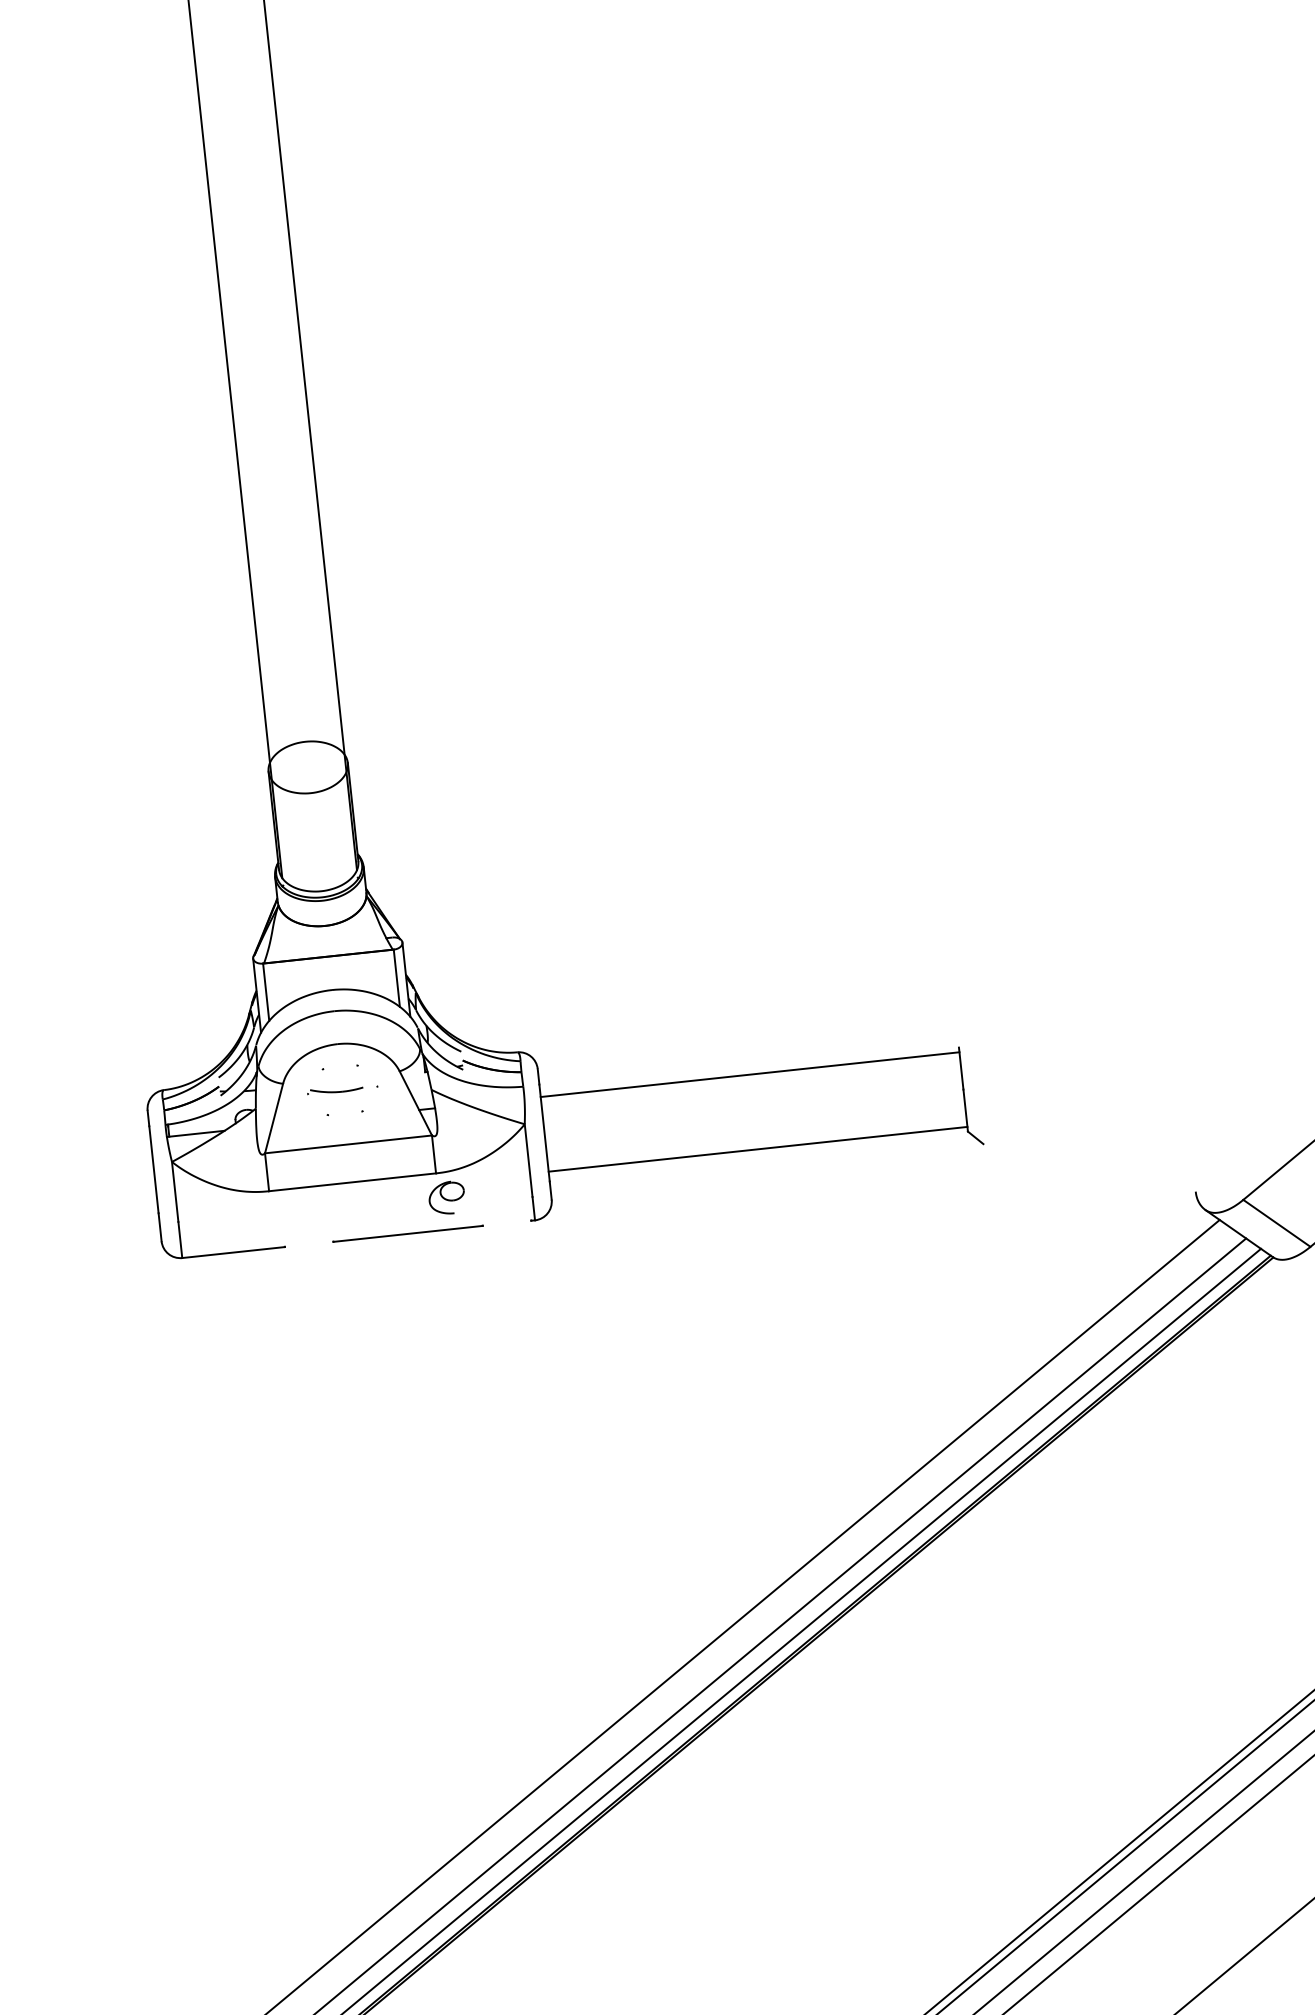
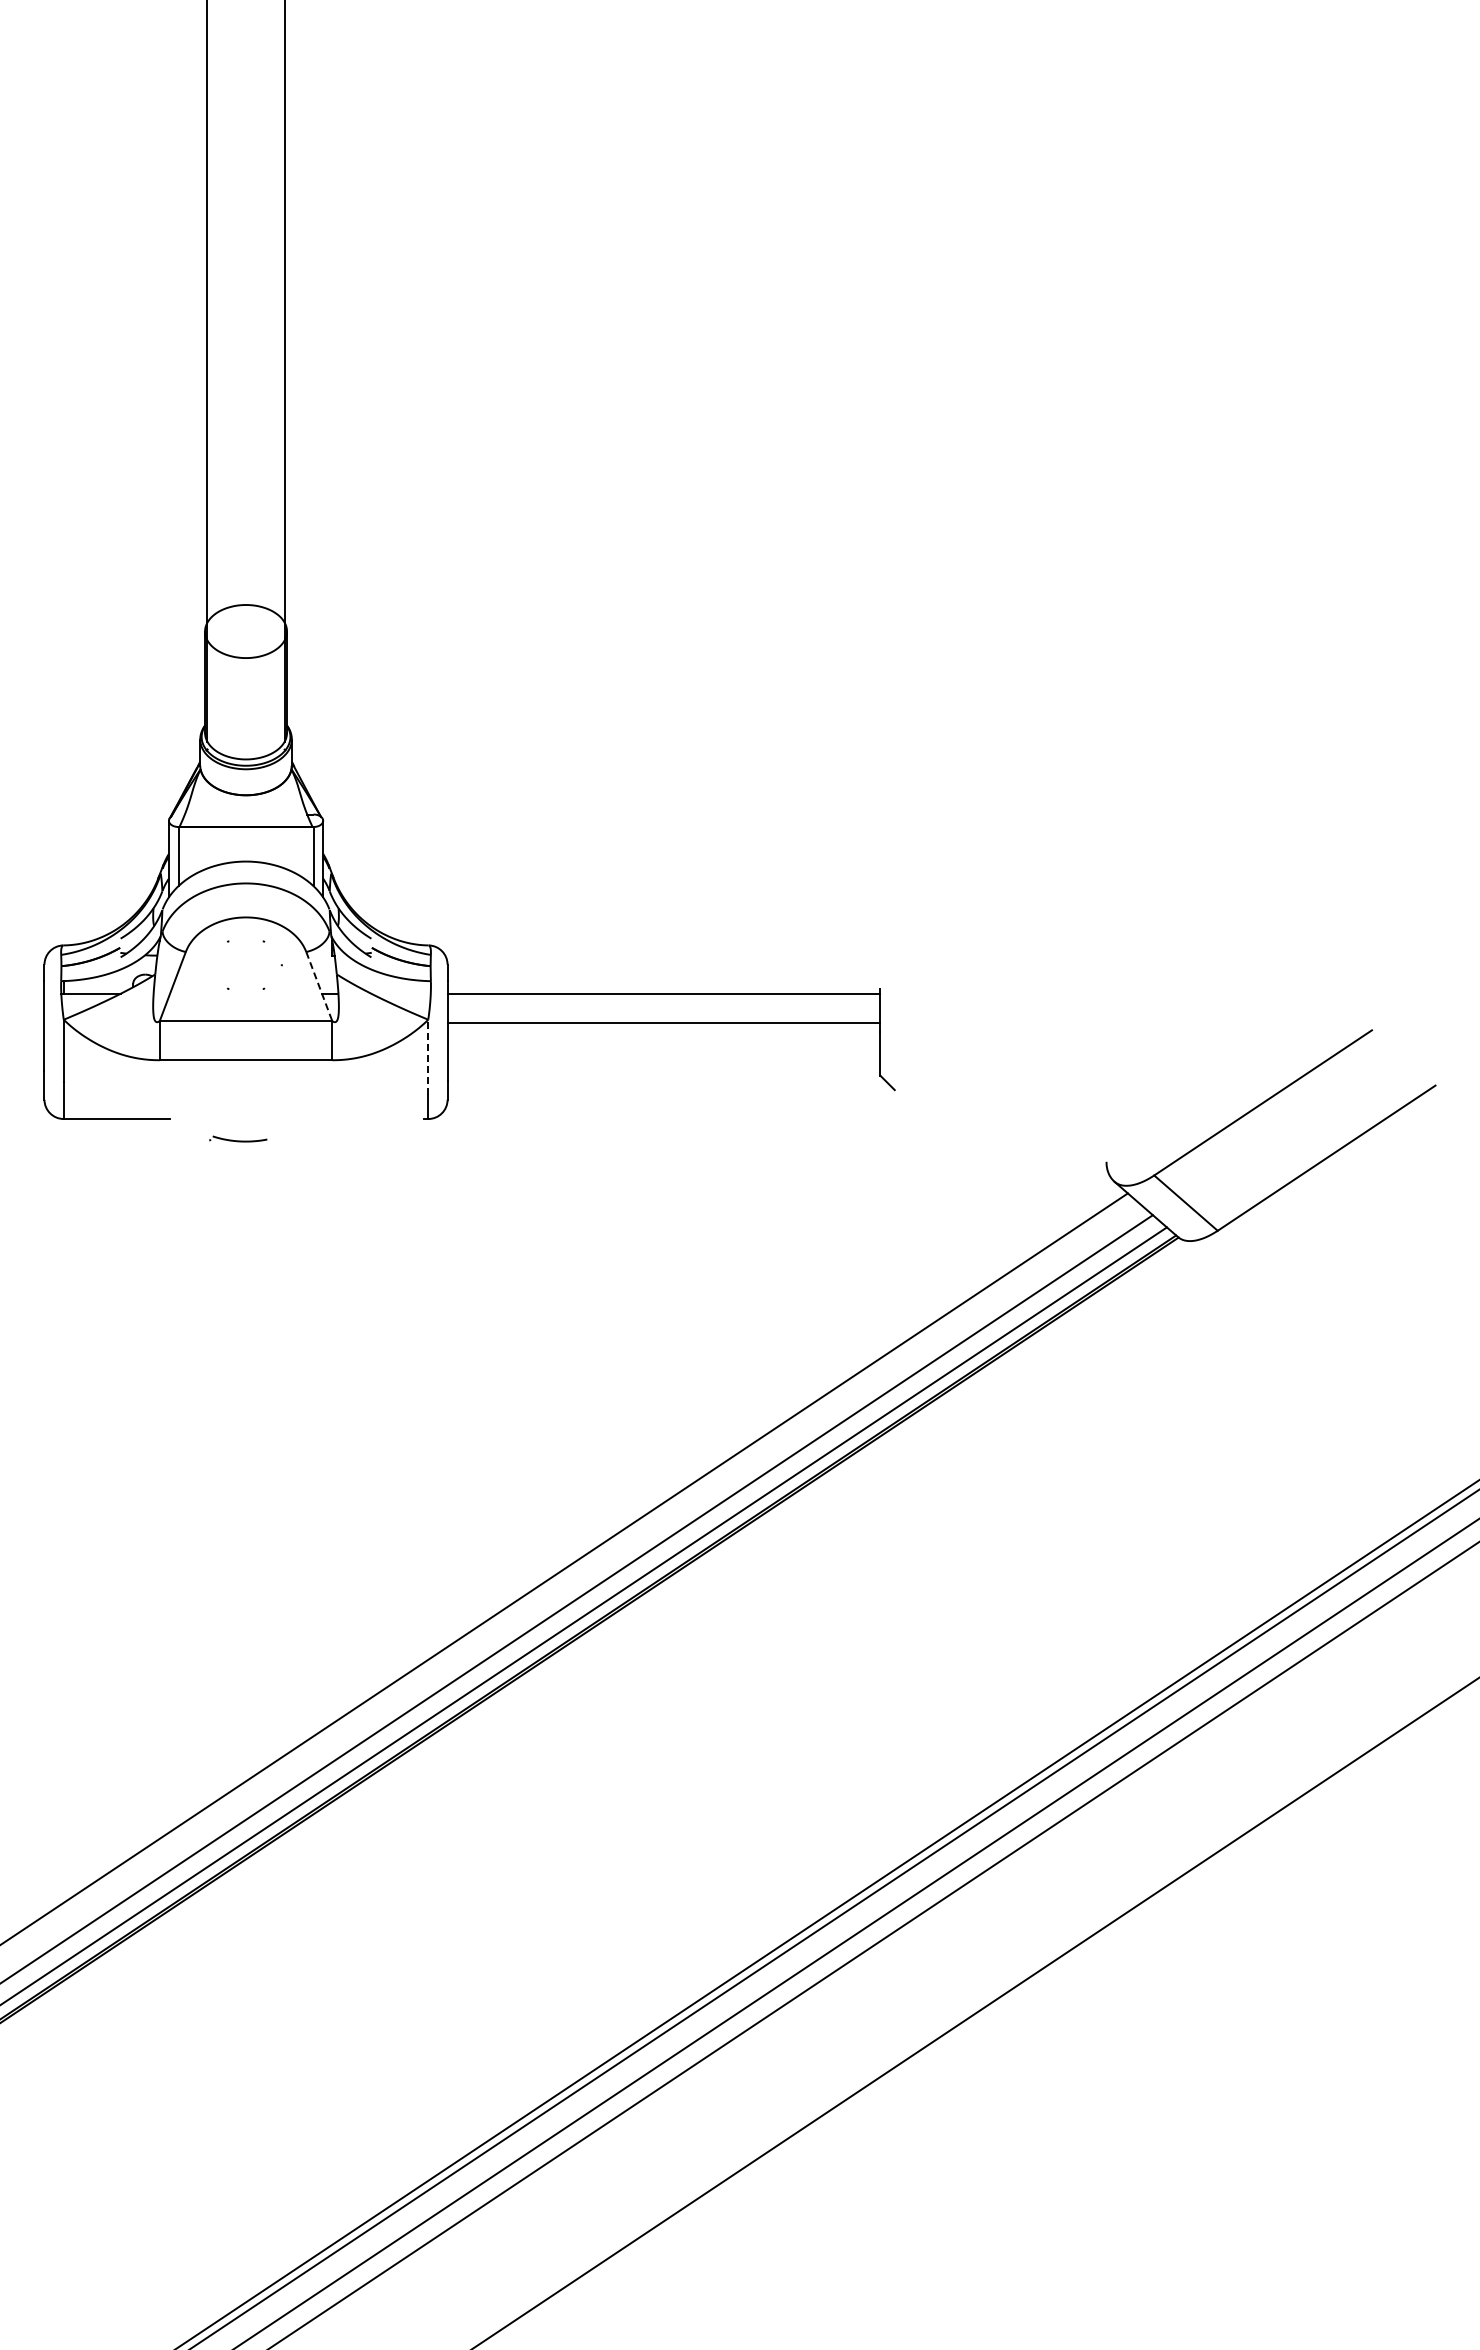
part: (335, 1089) -> (238, 1138), moved
line: (416, 1103) -> (319, 986), solid -> dashed
line: (757, 1149) -> (663, 1022), moved
line: (528, 1160) -> (428, 1057), solid -> dashed
part: (446, 1197) -> (340, 1086), removed
line: (407, 1233) -> (296, 1118), removed

